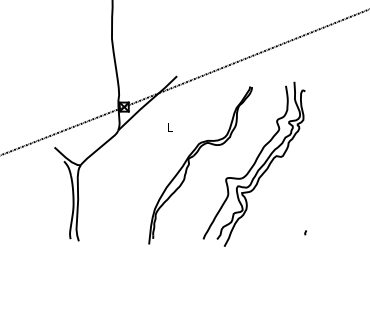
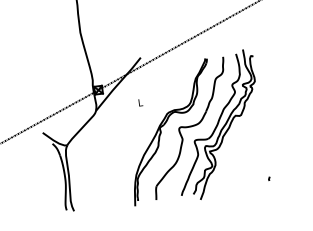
part: (222, 163) -> (189, 128), added

